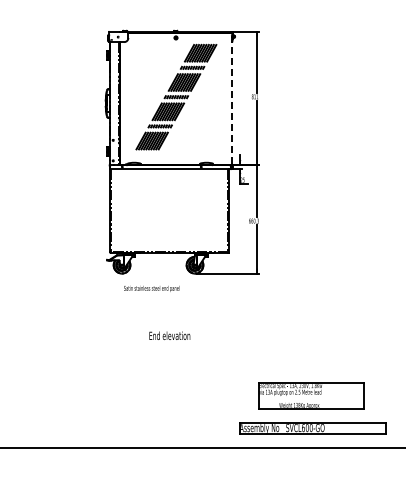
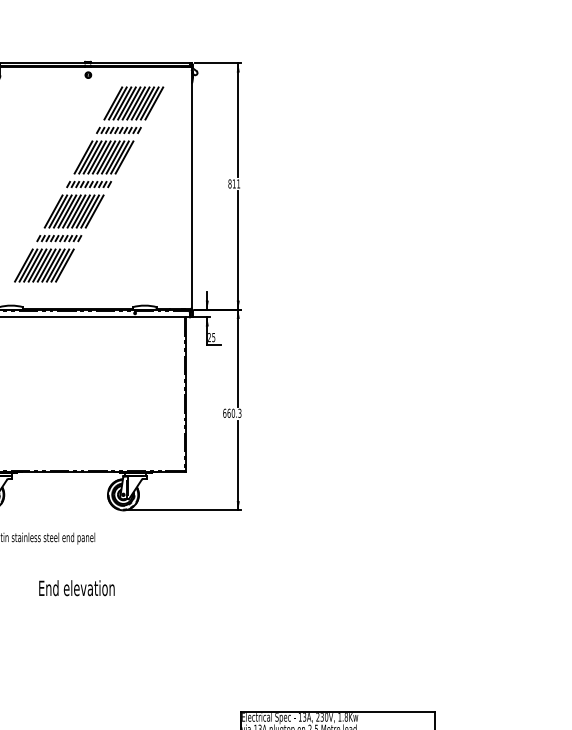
line: (232, 98) -> (192, 186), dashed -> solid
text: (169, 335) -> (76, 587), moved

